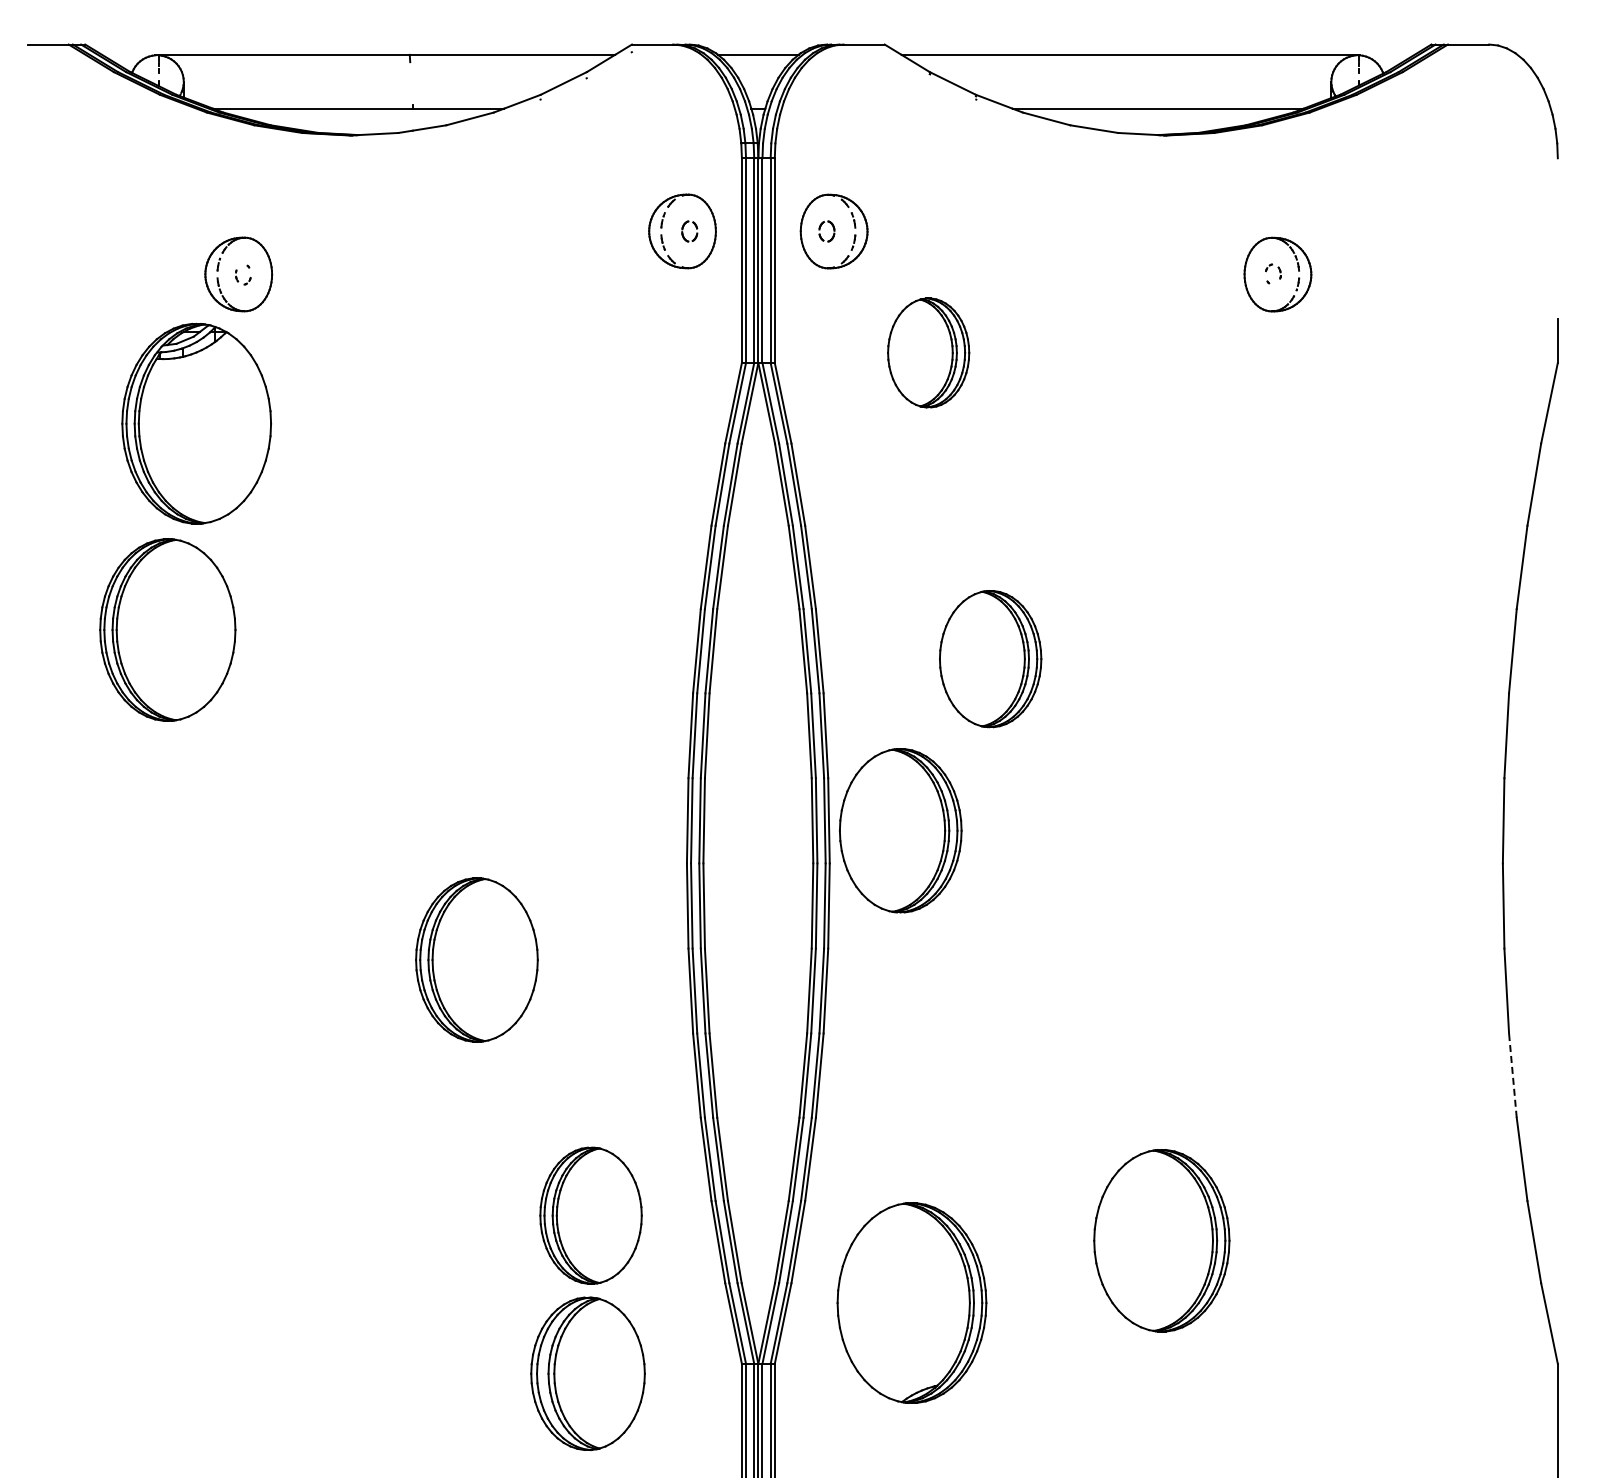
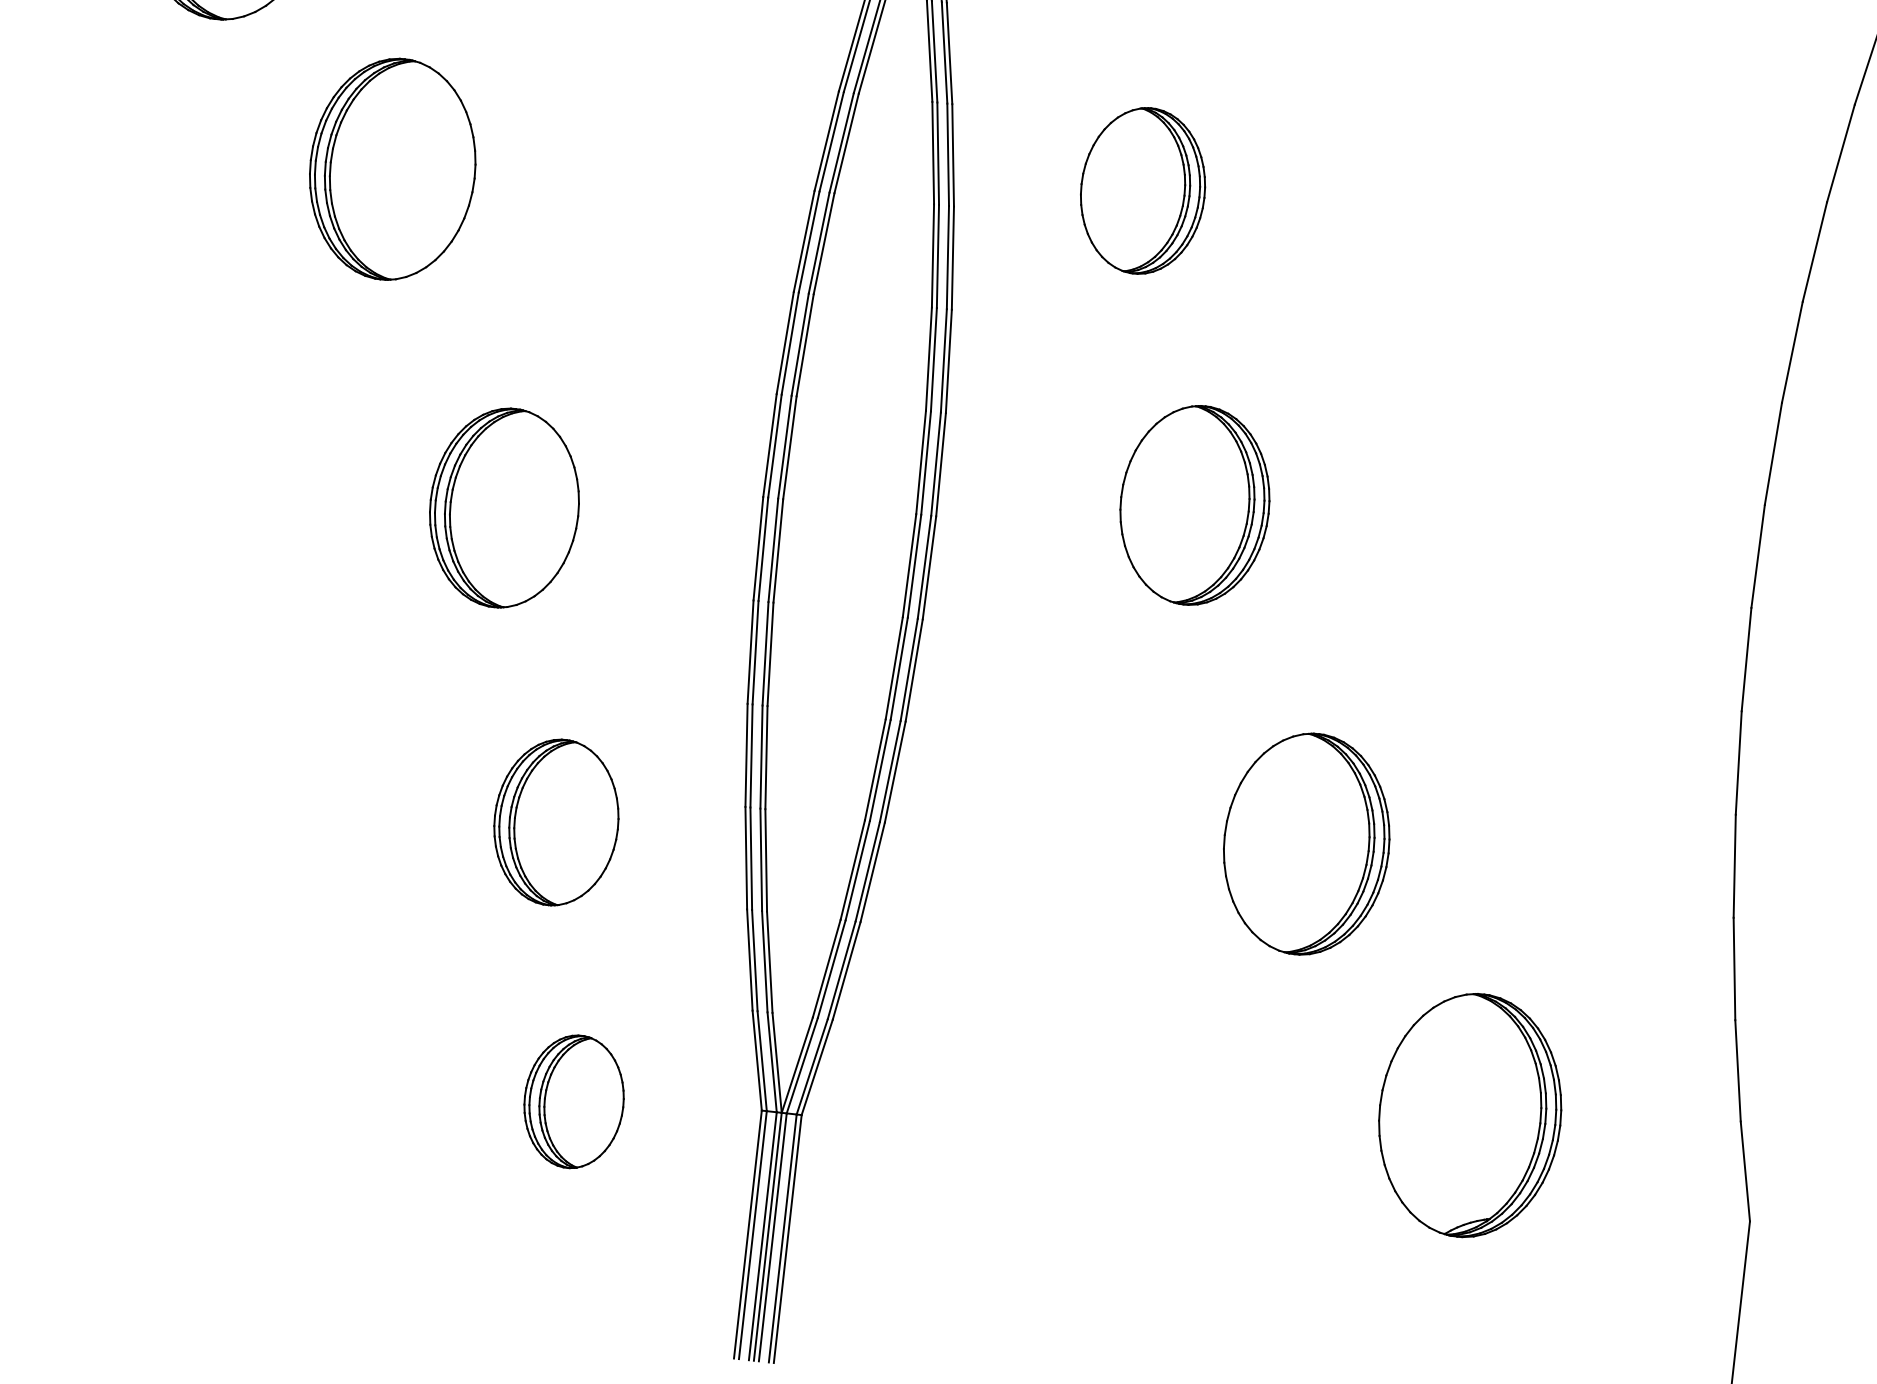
part: (167, 629) -> (392, 168), moved
part: (990, 659) -> (1142, 191), moved
part: (900, 830) -> (1194, 505), moved
part: (476, 959) -> (504, 507), moved
line: (1512, 1075) -> (1734, 866), dashed -> solid
part: (590, 1215) -> (555, 822), moved
part: (1161, 1240) -> (1306, 843), moved
part: (911, 1302) -> (1469, 1114), moved
part: (587, 1373) -> (573, 1101), size x0.71

